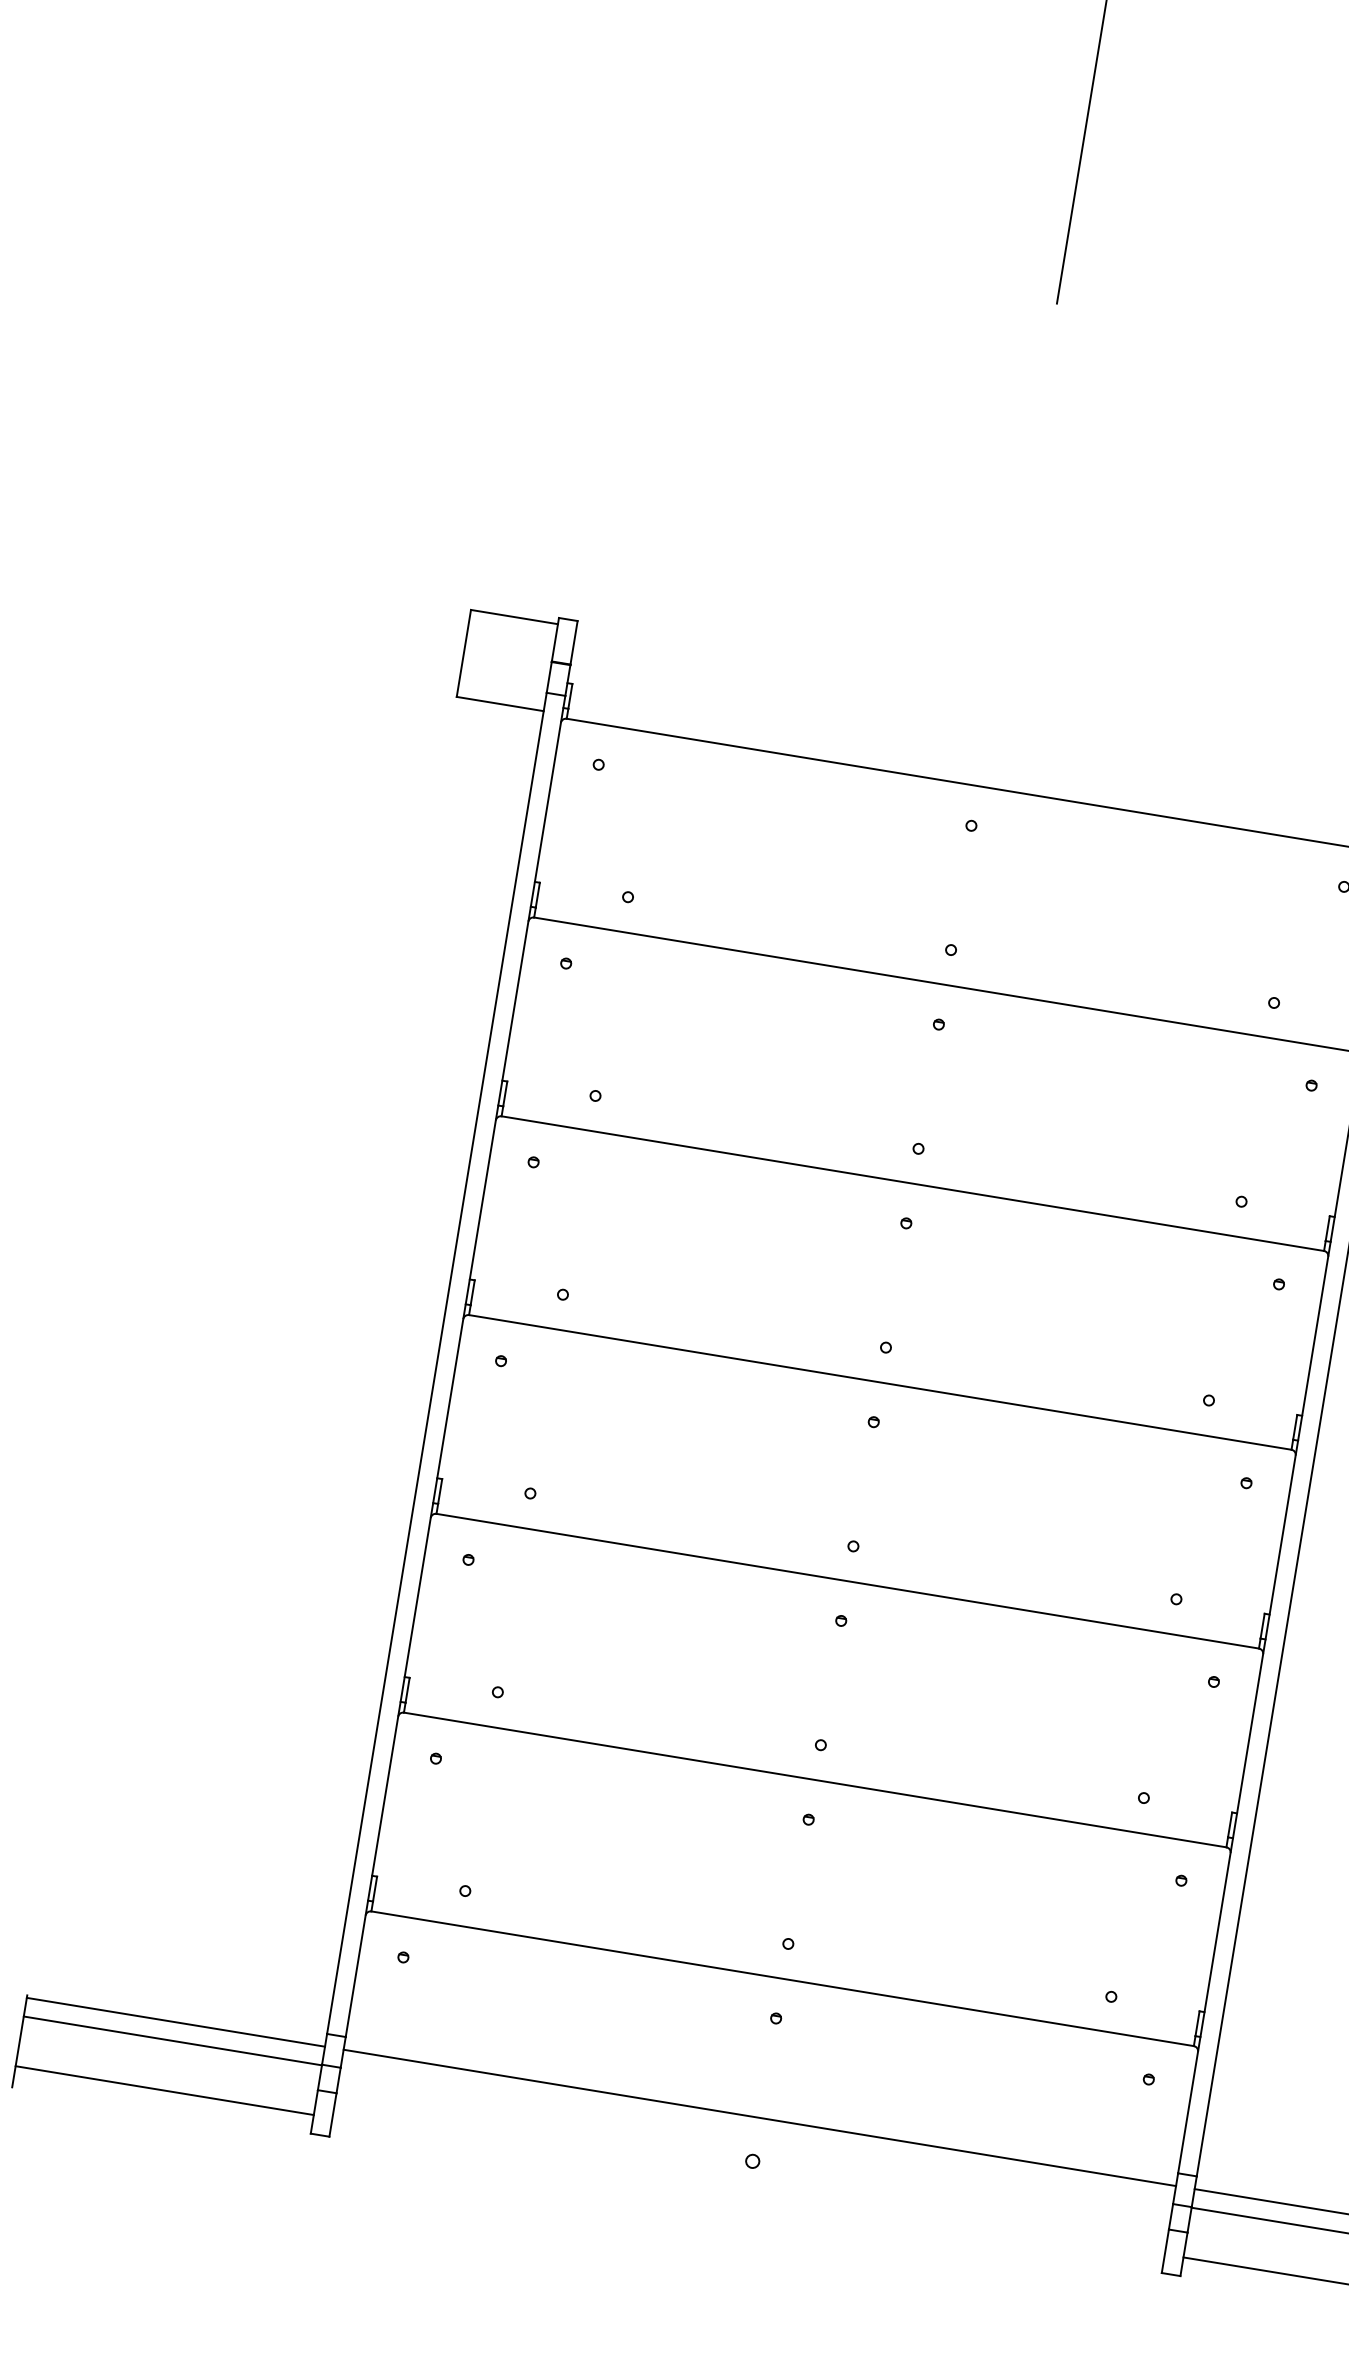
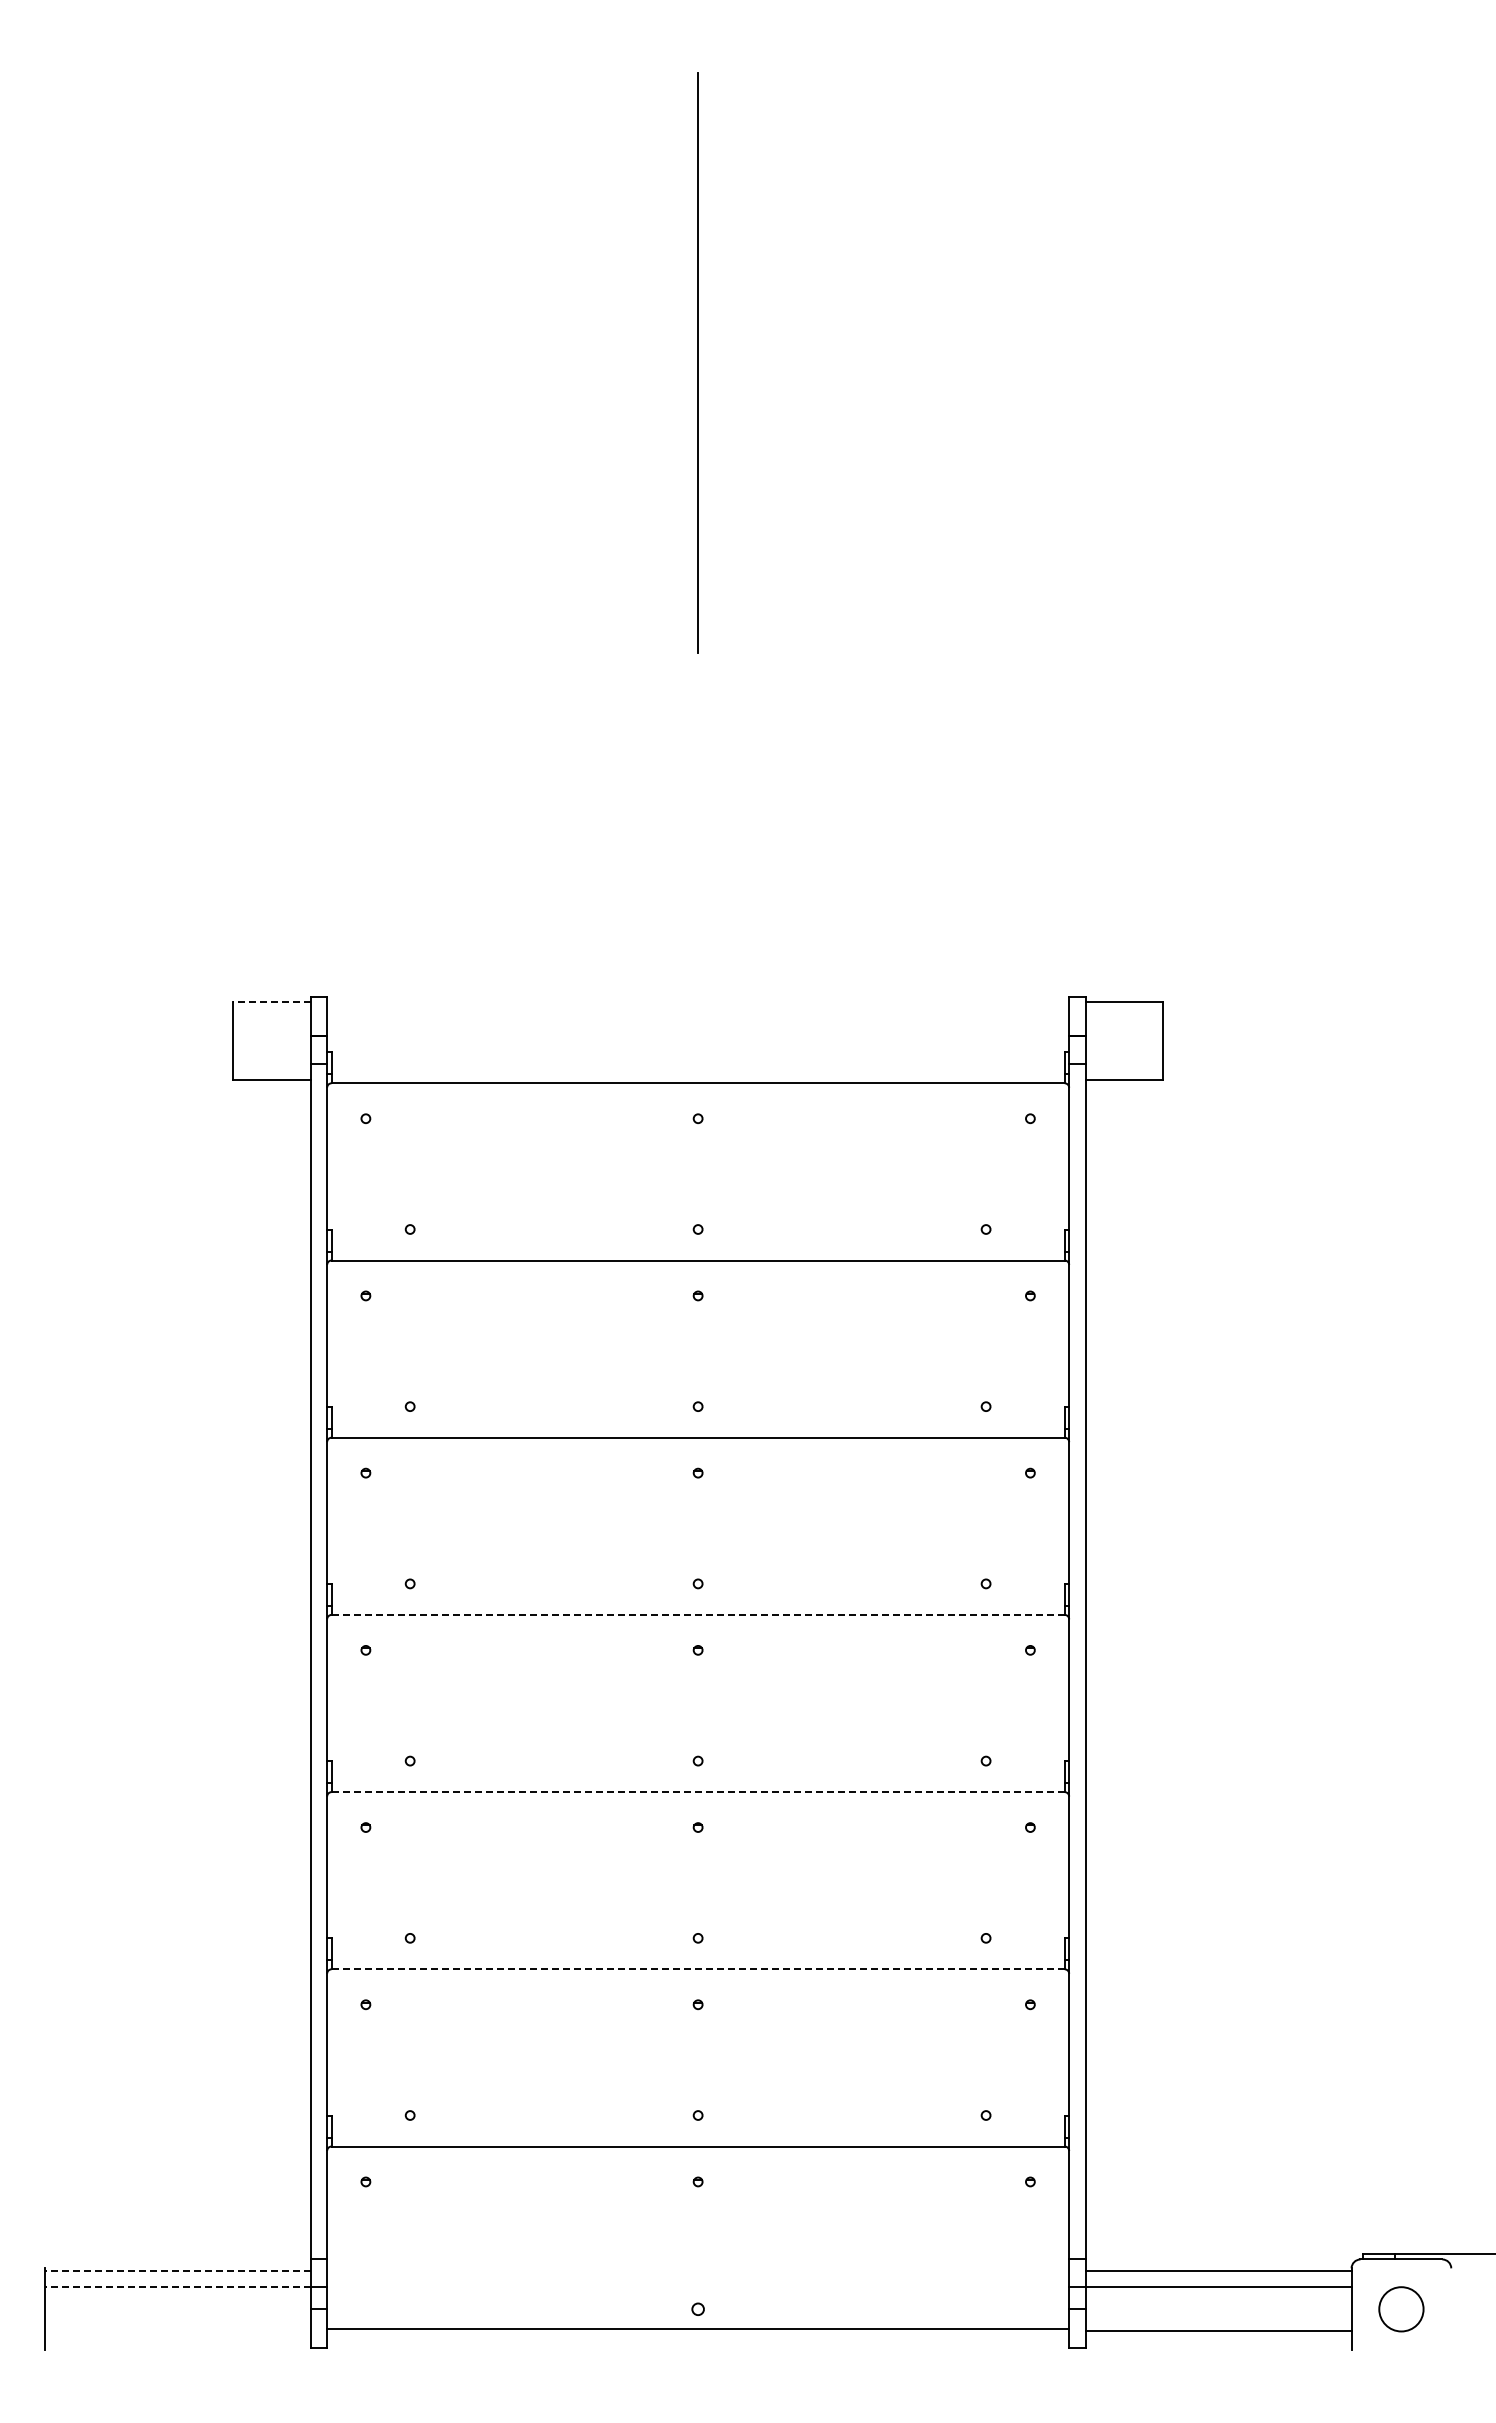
line: (514, 617) -> (271, 1002), solid -> dashed
line: (880, 1382) -> (698, 1614), solid -> dashed
line: (848, 1581) -> (698, 1792), solid -> dashed
line: (815, 1780) -> (698, 1969), solid -> dashed
line: (175, 2022) -> (177, 2270), solid -> dashed
line: (172, 2041) -> (177, 2287), solid -> dashed
line: (164, 2090) -> (177, 2331), removed
line: (760, 2117) -> (698, 2328), moved

